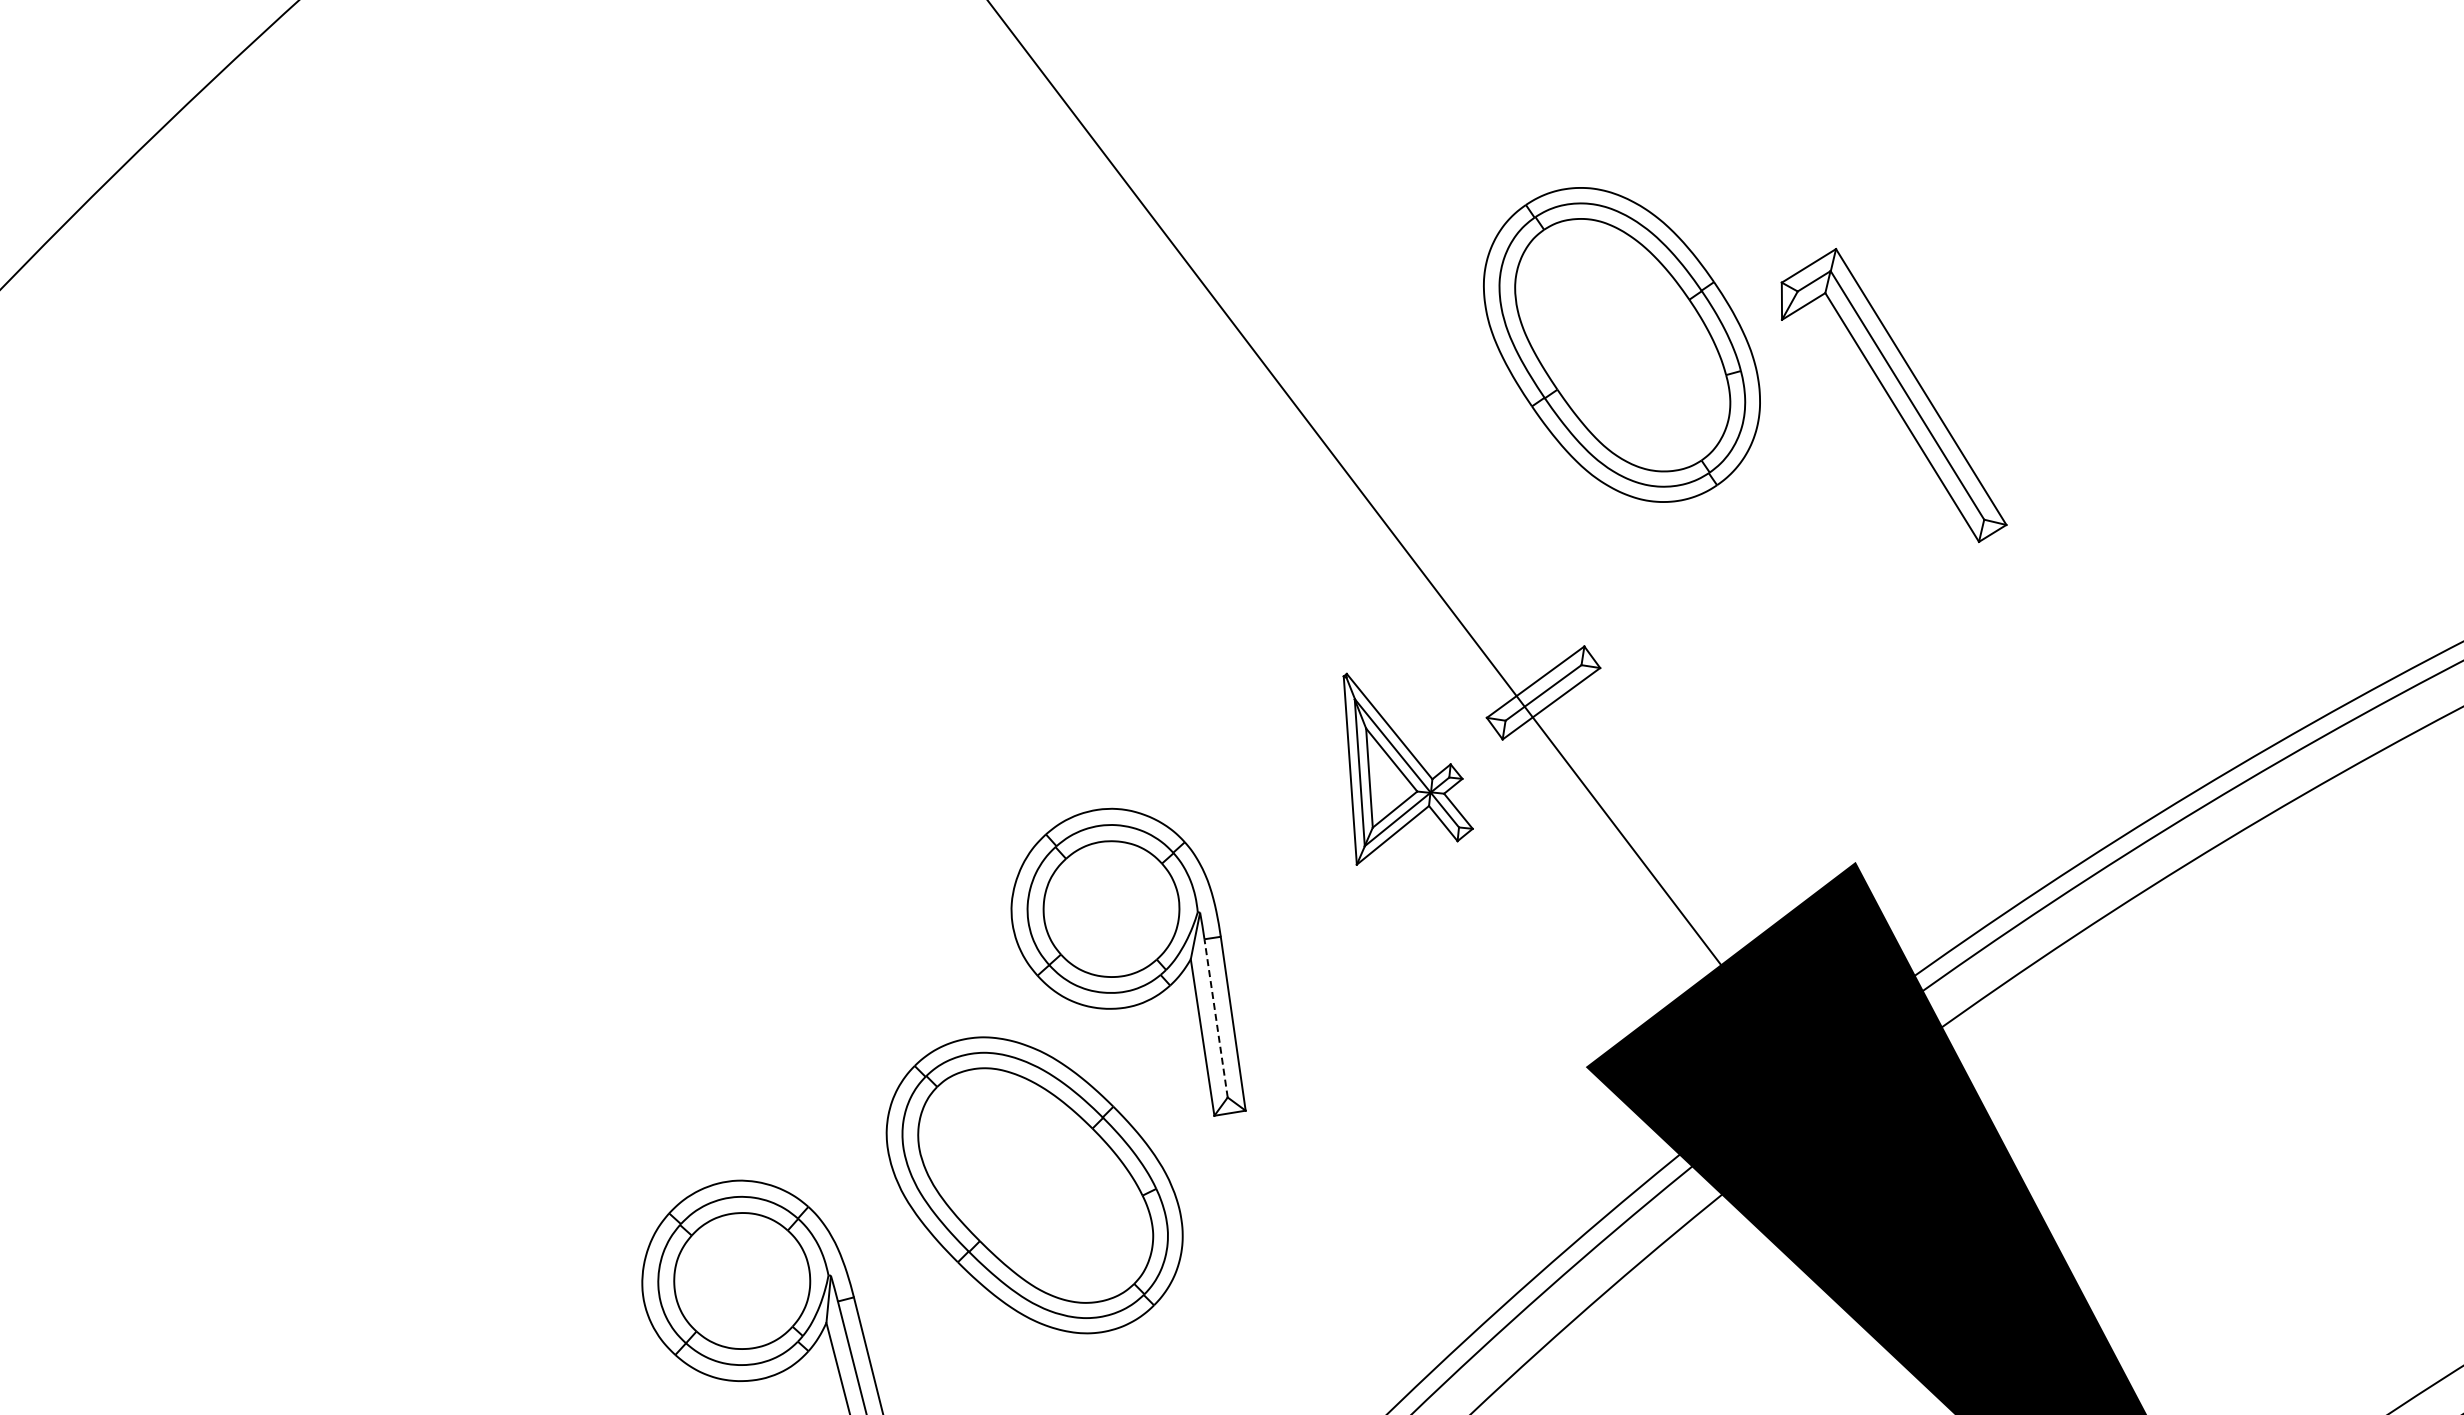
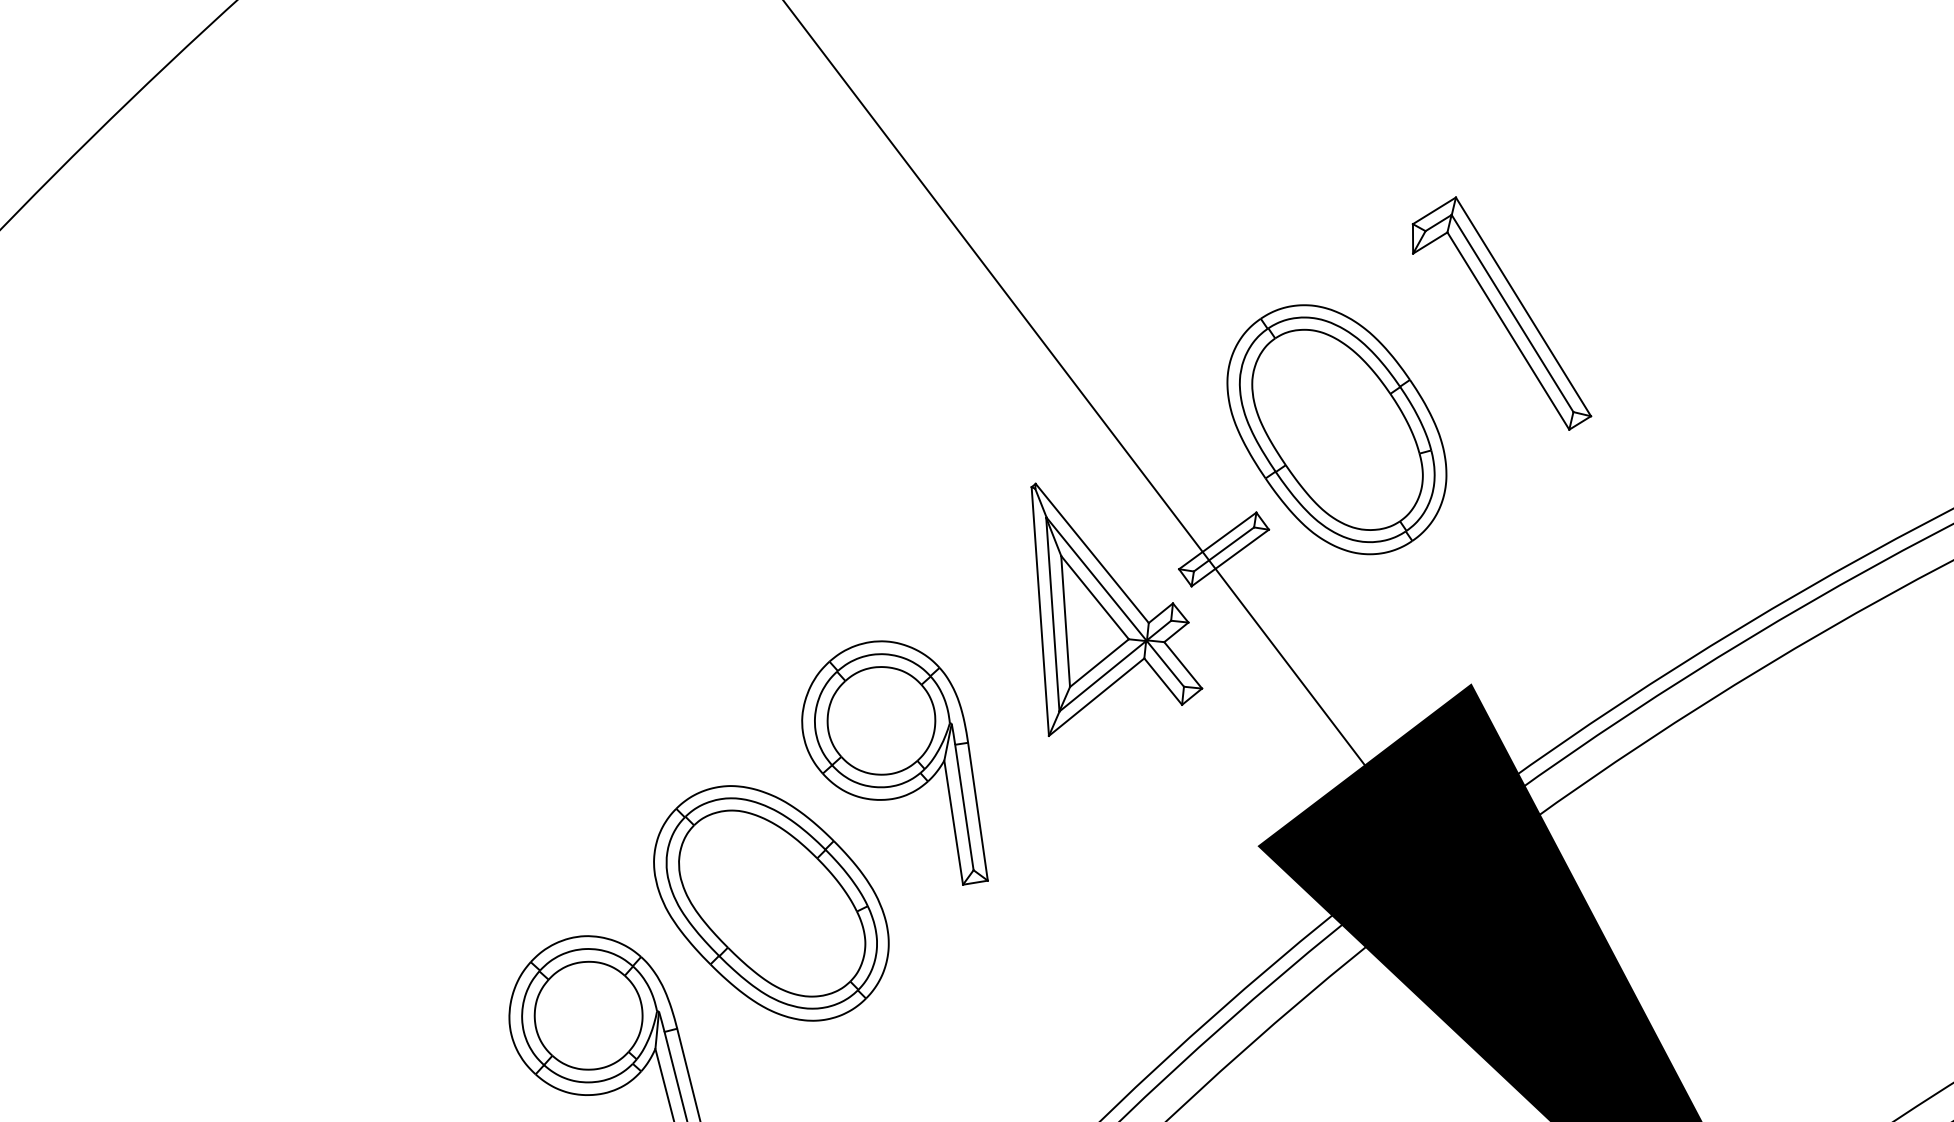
part: (1621, 344) -> (1336, 429), moved
part: (1407, 769) -> (1116, 610), size x1.67
line: (1216, 1018) -> (964, 807), dashed -> solid
part: (1034, 1185) -> (771, 903), moved

